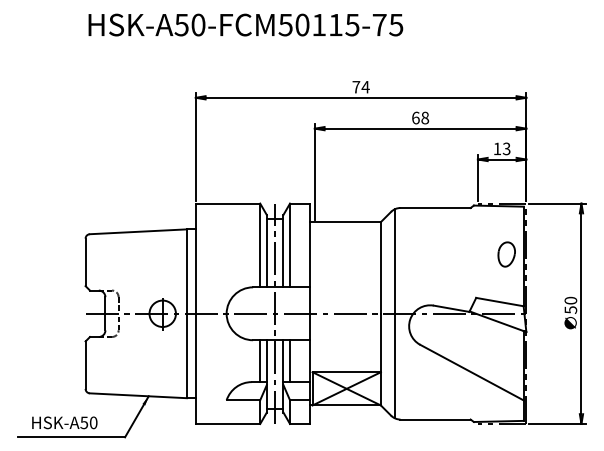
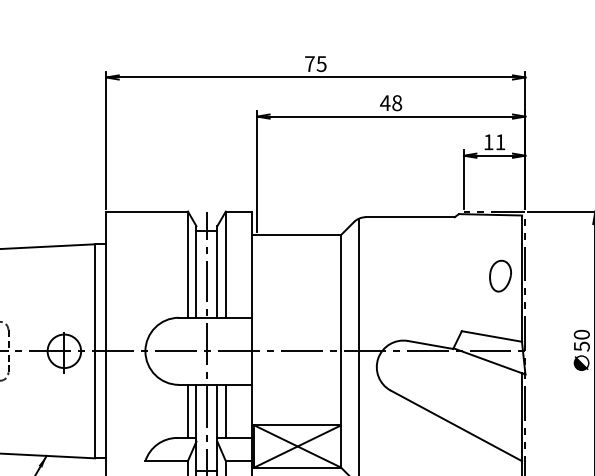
text: (365, 87) -> (321, 64), 74 -> 75
text: (415, 117) -> (384, 102), 68 -> 48
text: (506, 148) -> (500, 141), 13 -> 11

